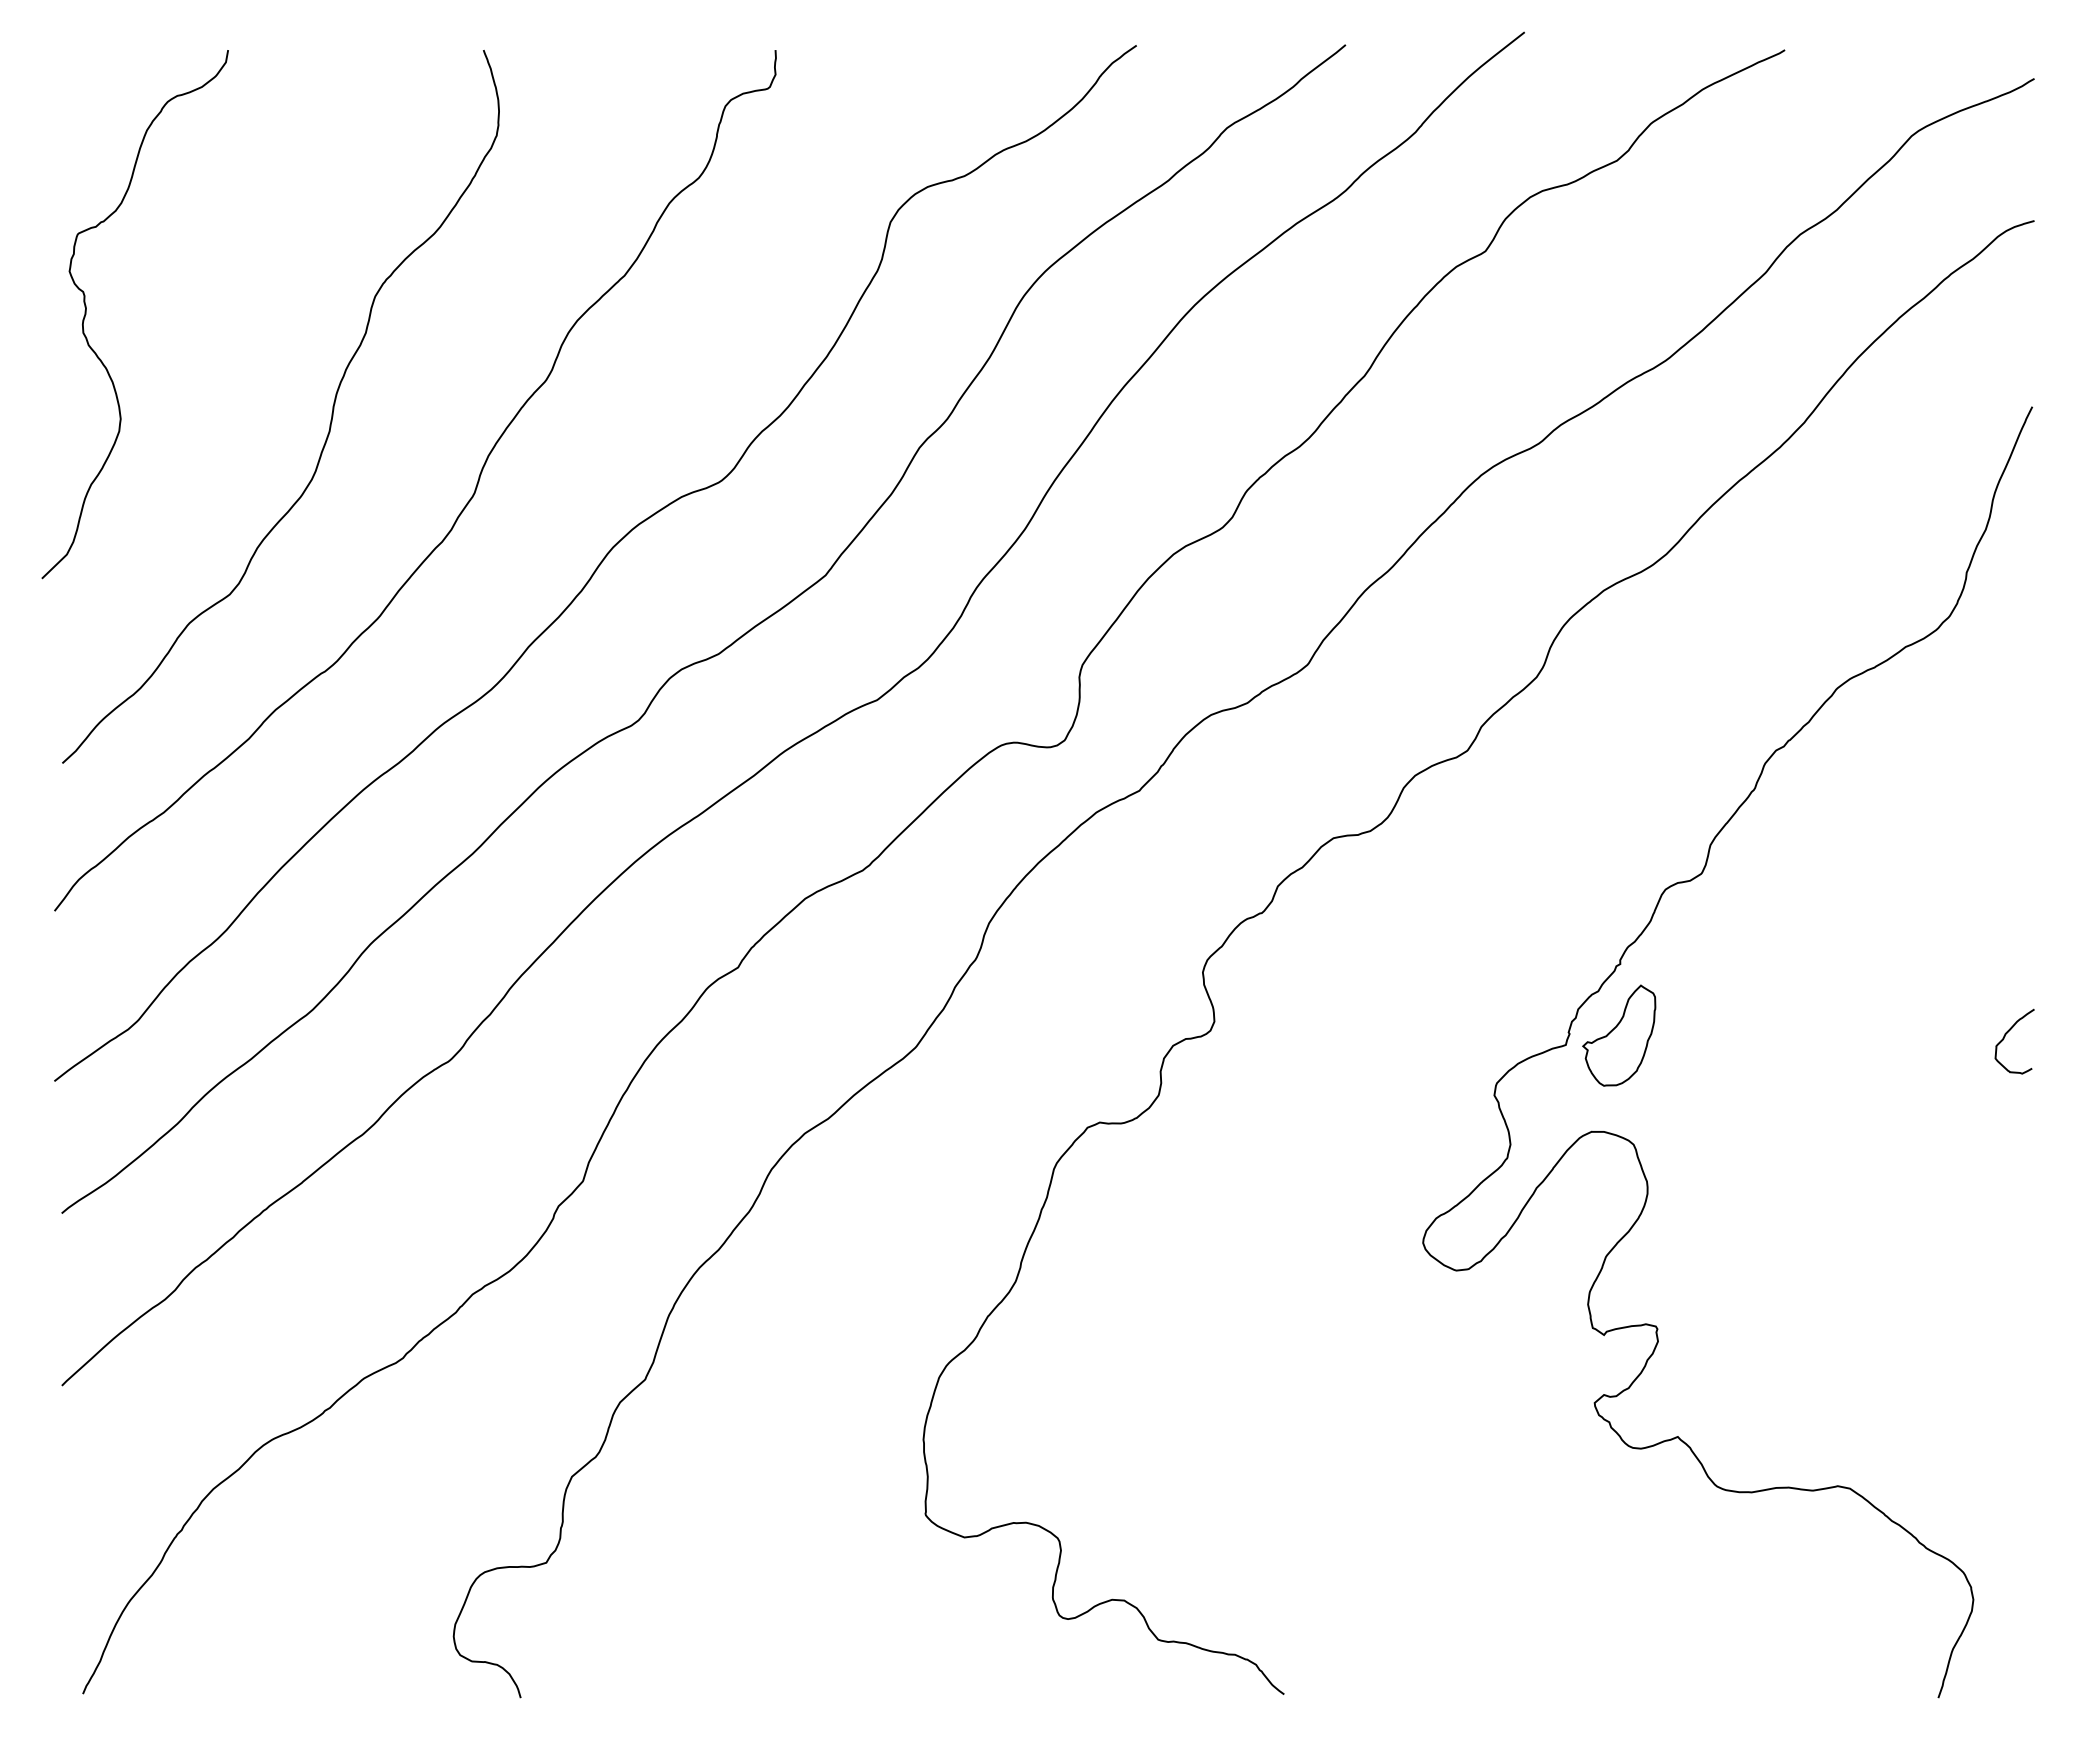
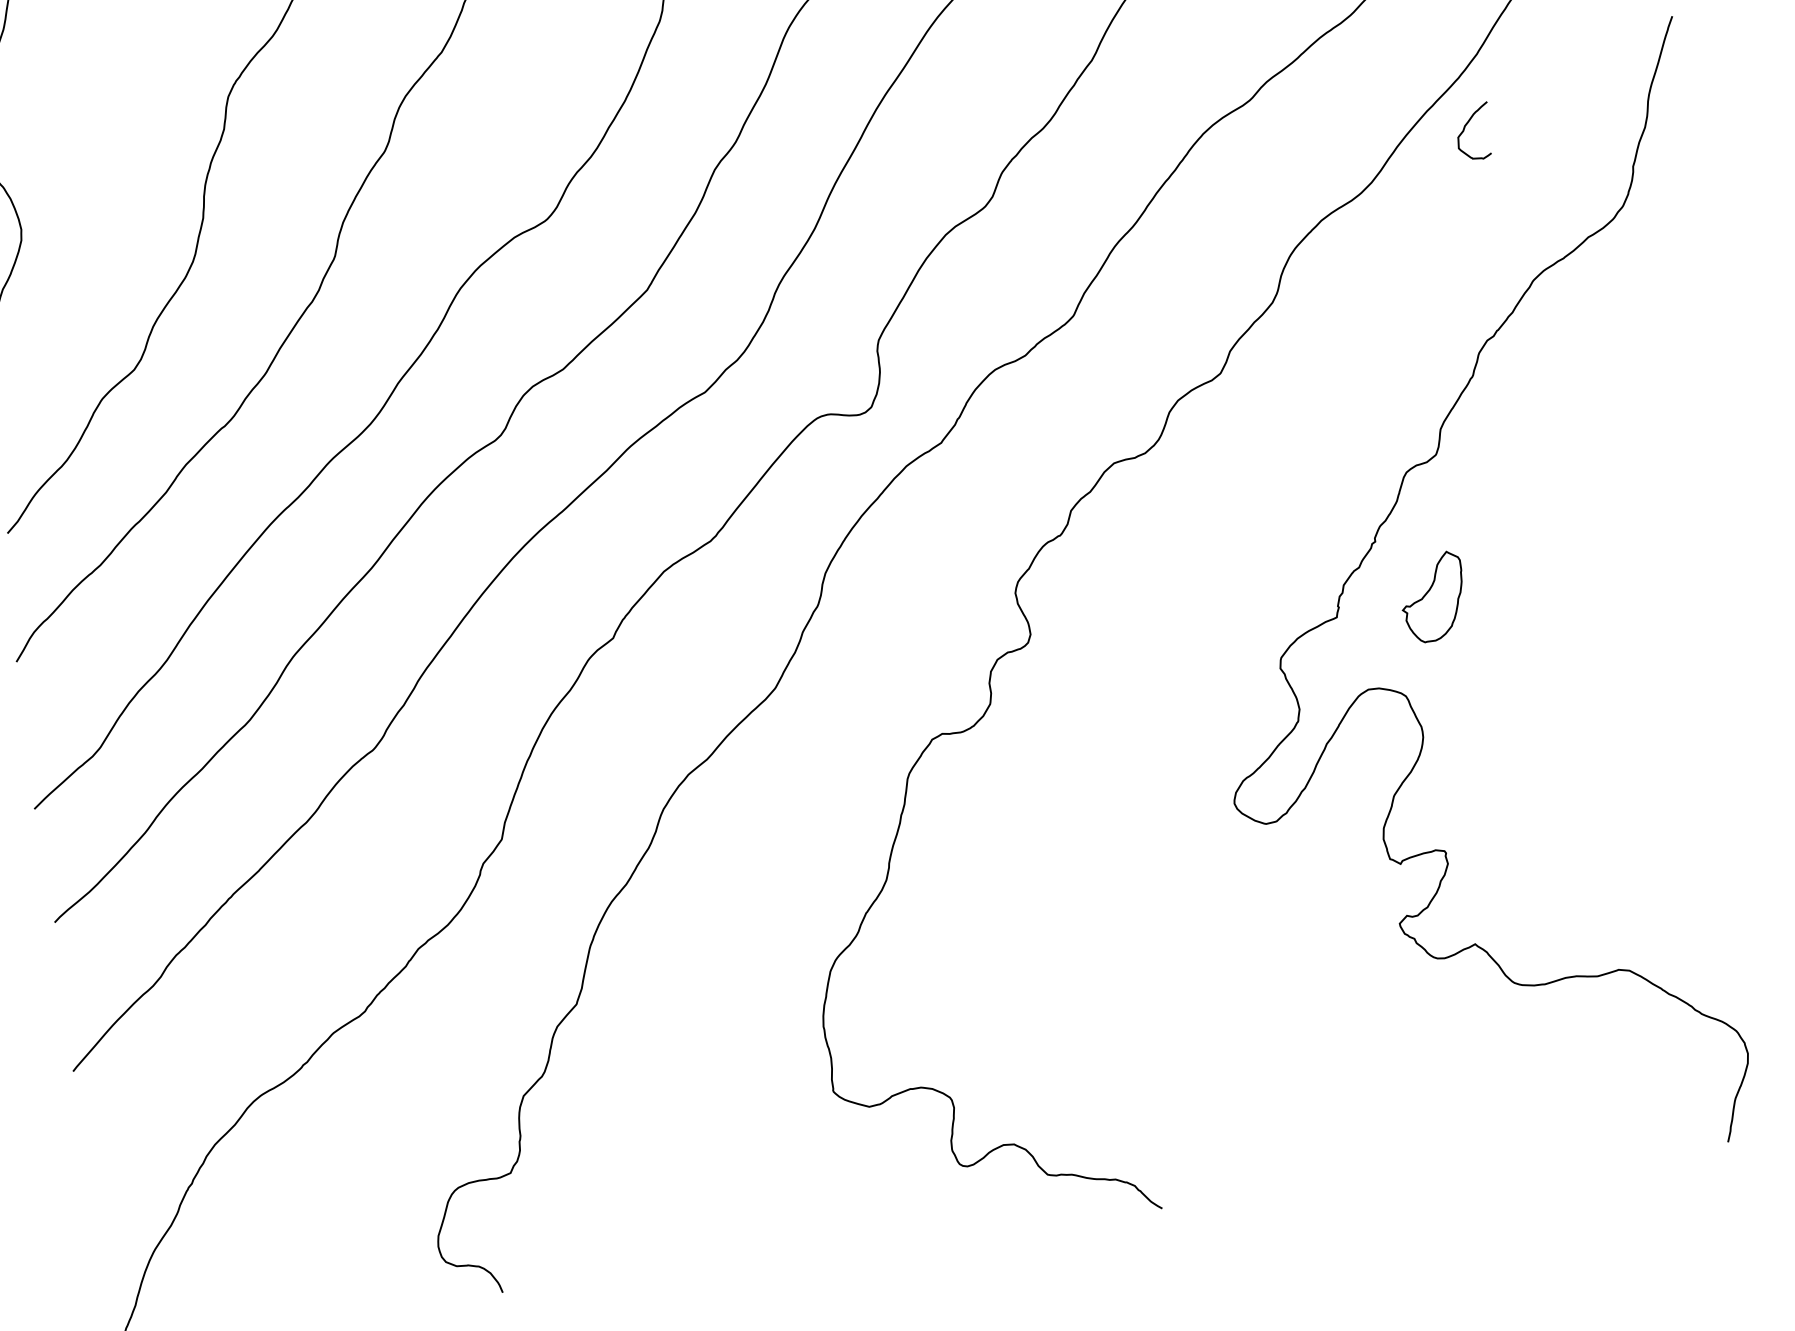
part: (1619, 1035) -> (1433, 597), moved
curve: (2005, 1036) -> (1465, 128), moved

